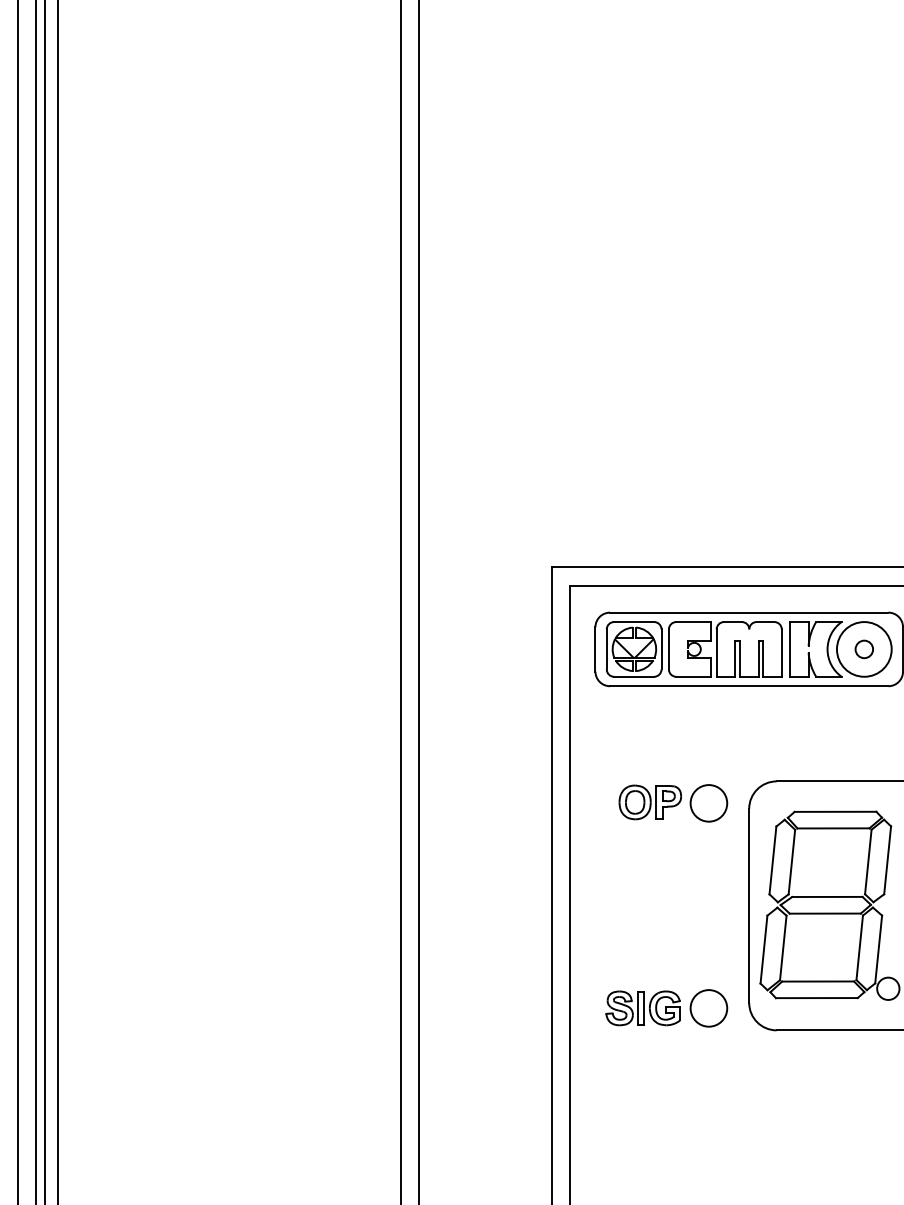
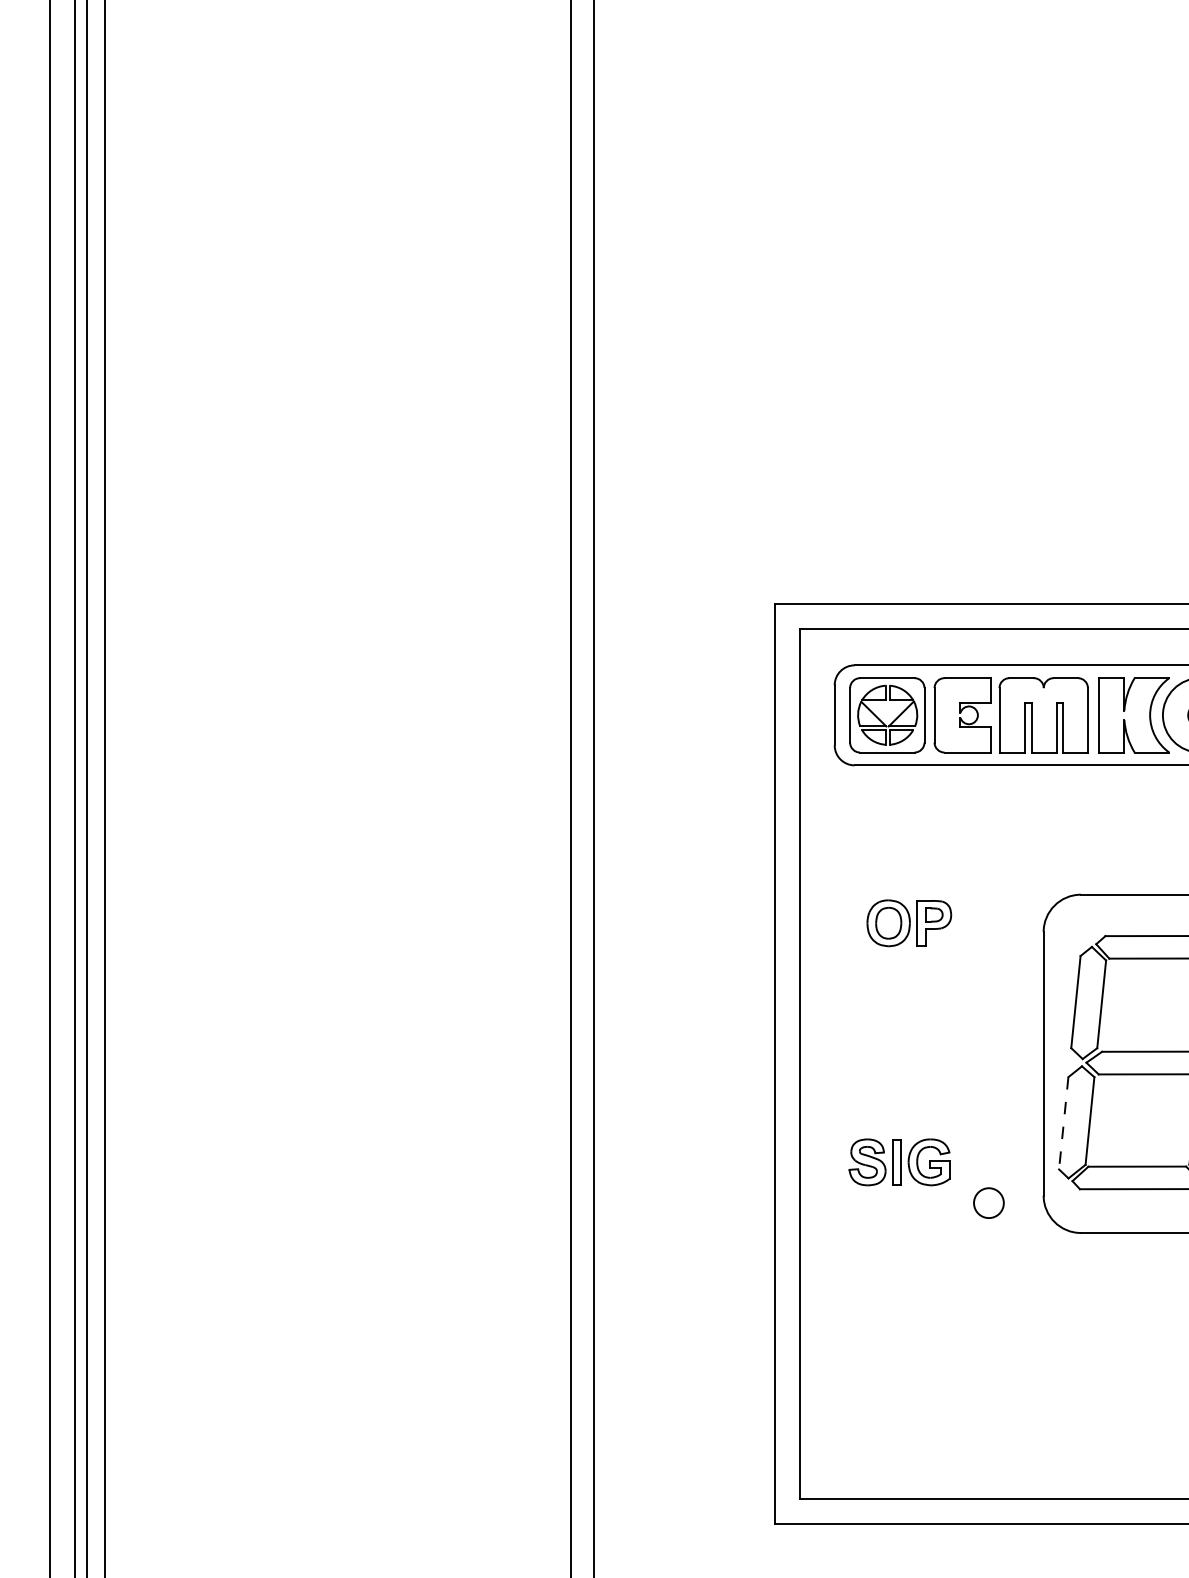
circle: (708, 803) -> (988, 924), removed
line: (763, 950) -> (1063, 1124), solid -> dashed
part: (642, 1008) -> (898, 1162), moved
circle: (708, 1008) -> (988, 1203), size x0.6

